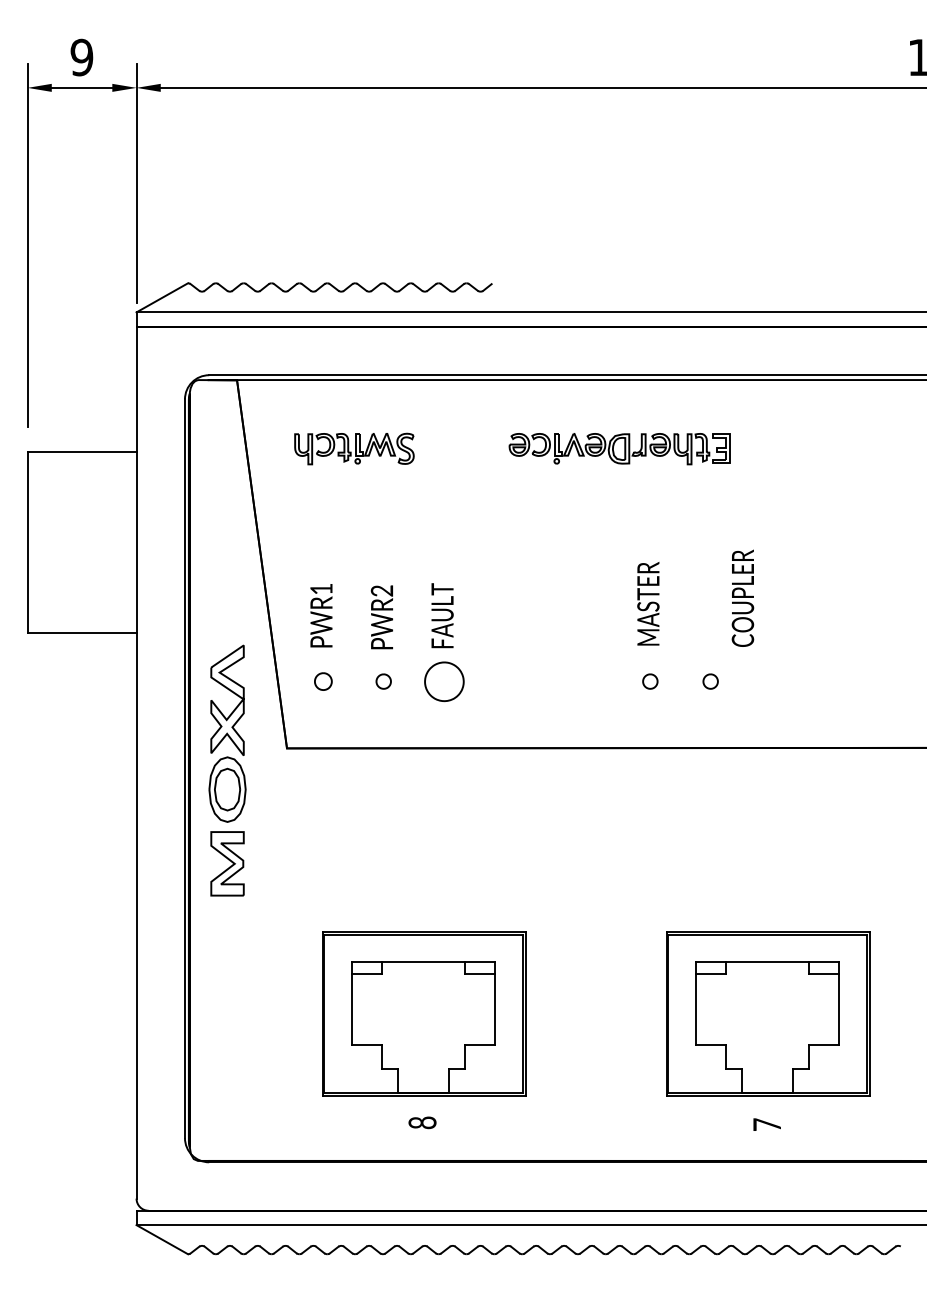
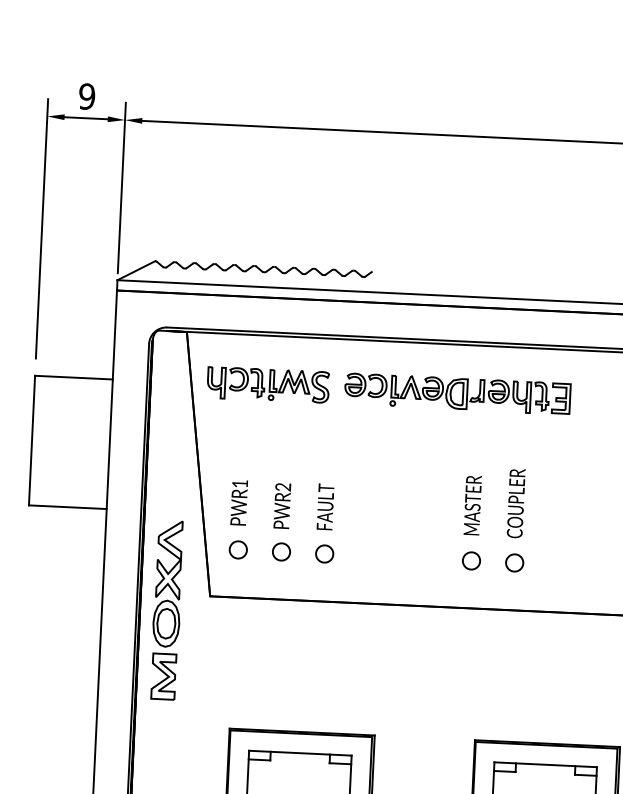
part: (354, 448) -> (268, 384), size x1.43
part: (619, 448) -> (457, 393), size x1.43
text: (742, 597) -> (515, 502), moved
part: (323, 681) -> (238, 549), size x1.43
part: (383, 681) -> (281, 551), size x1.67
part: (444, 681) -> (324, 553), size x0.62
part: (650, 681) -> (471, 560), size x1.67
part: (710, 681) -> (514, 562), size x1.67

